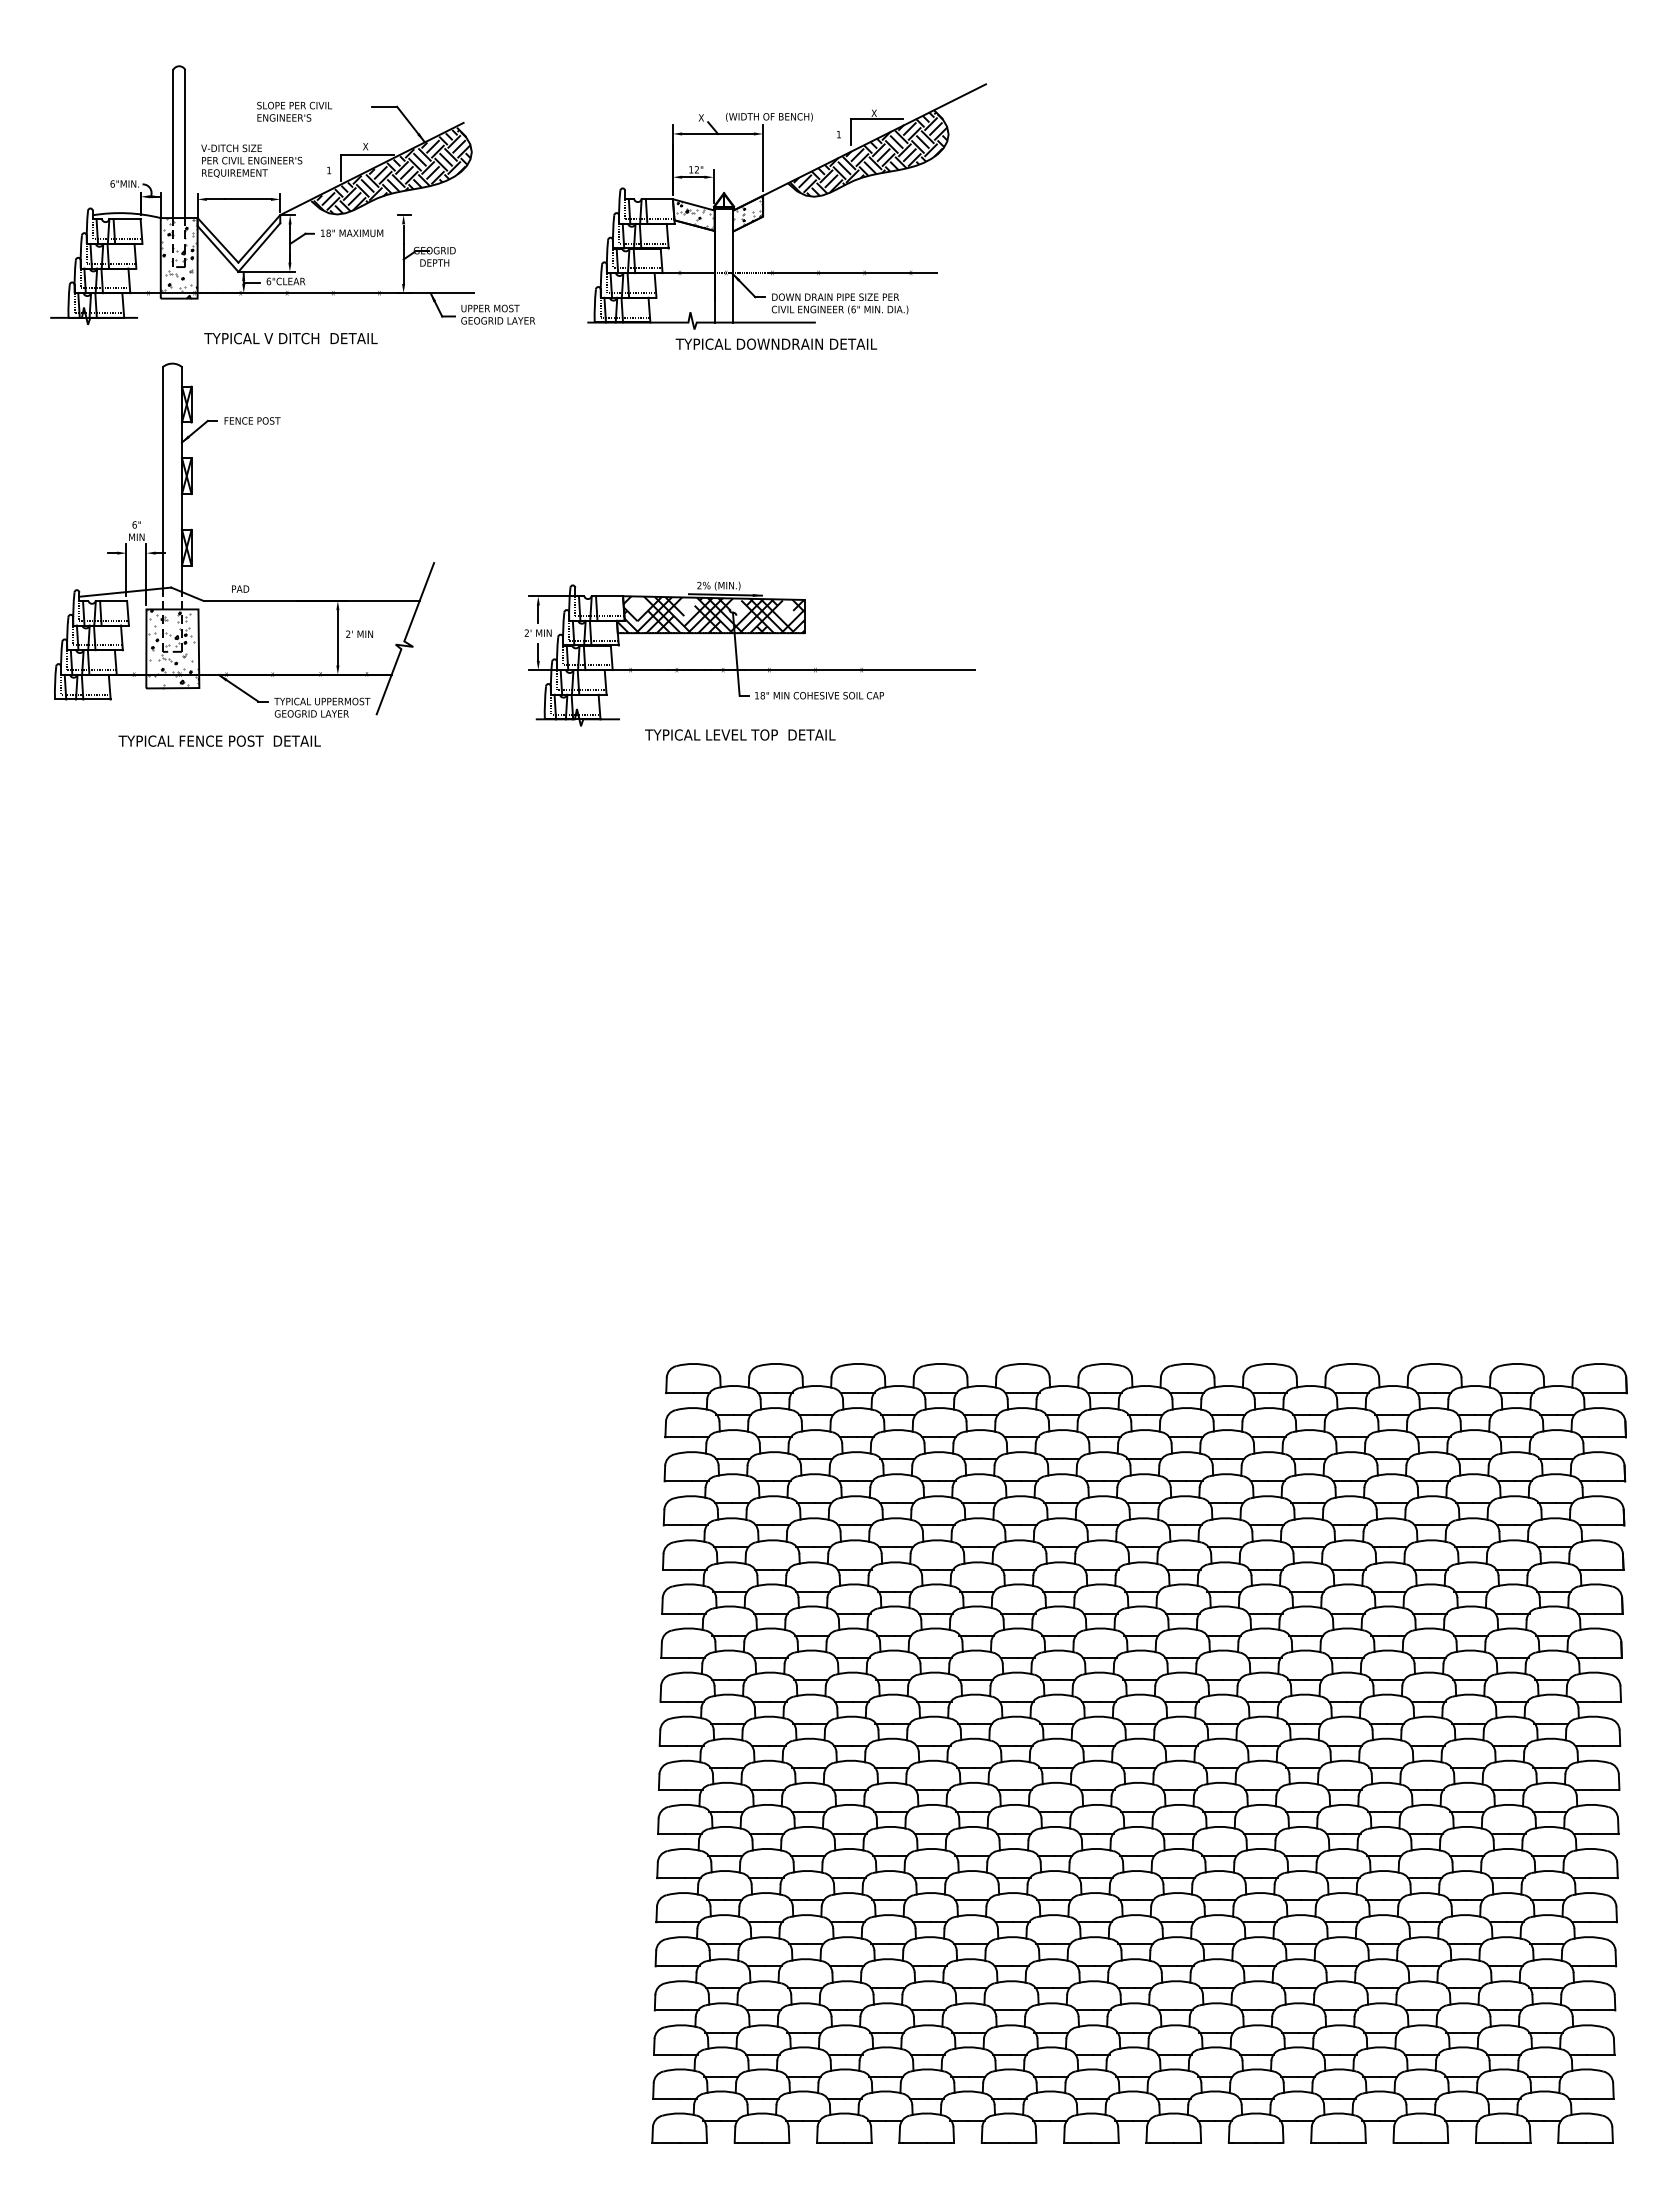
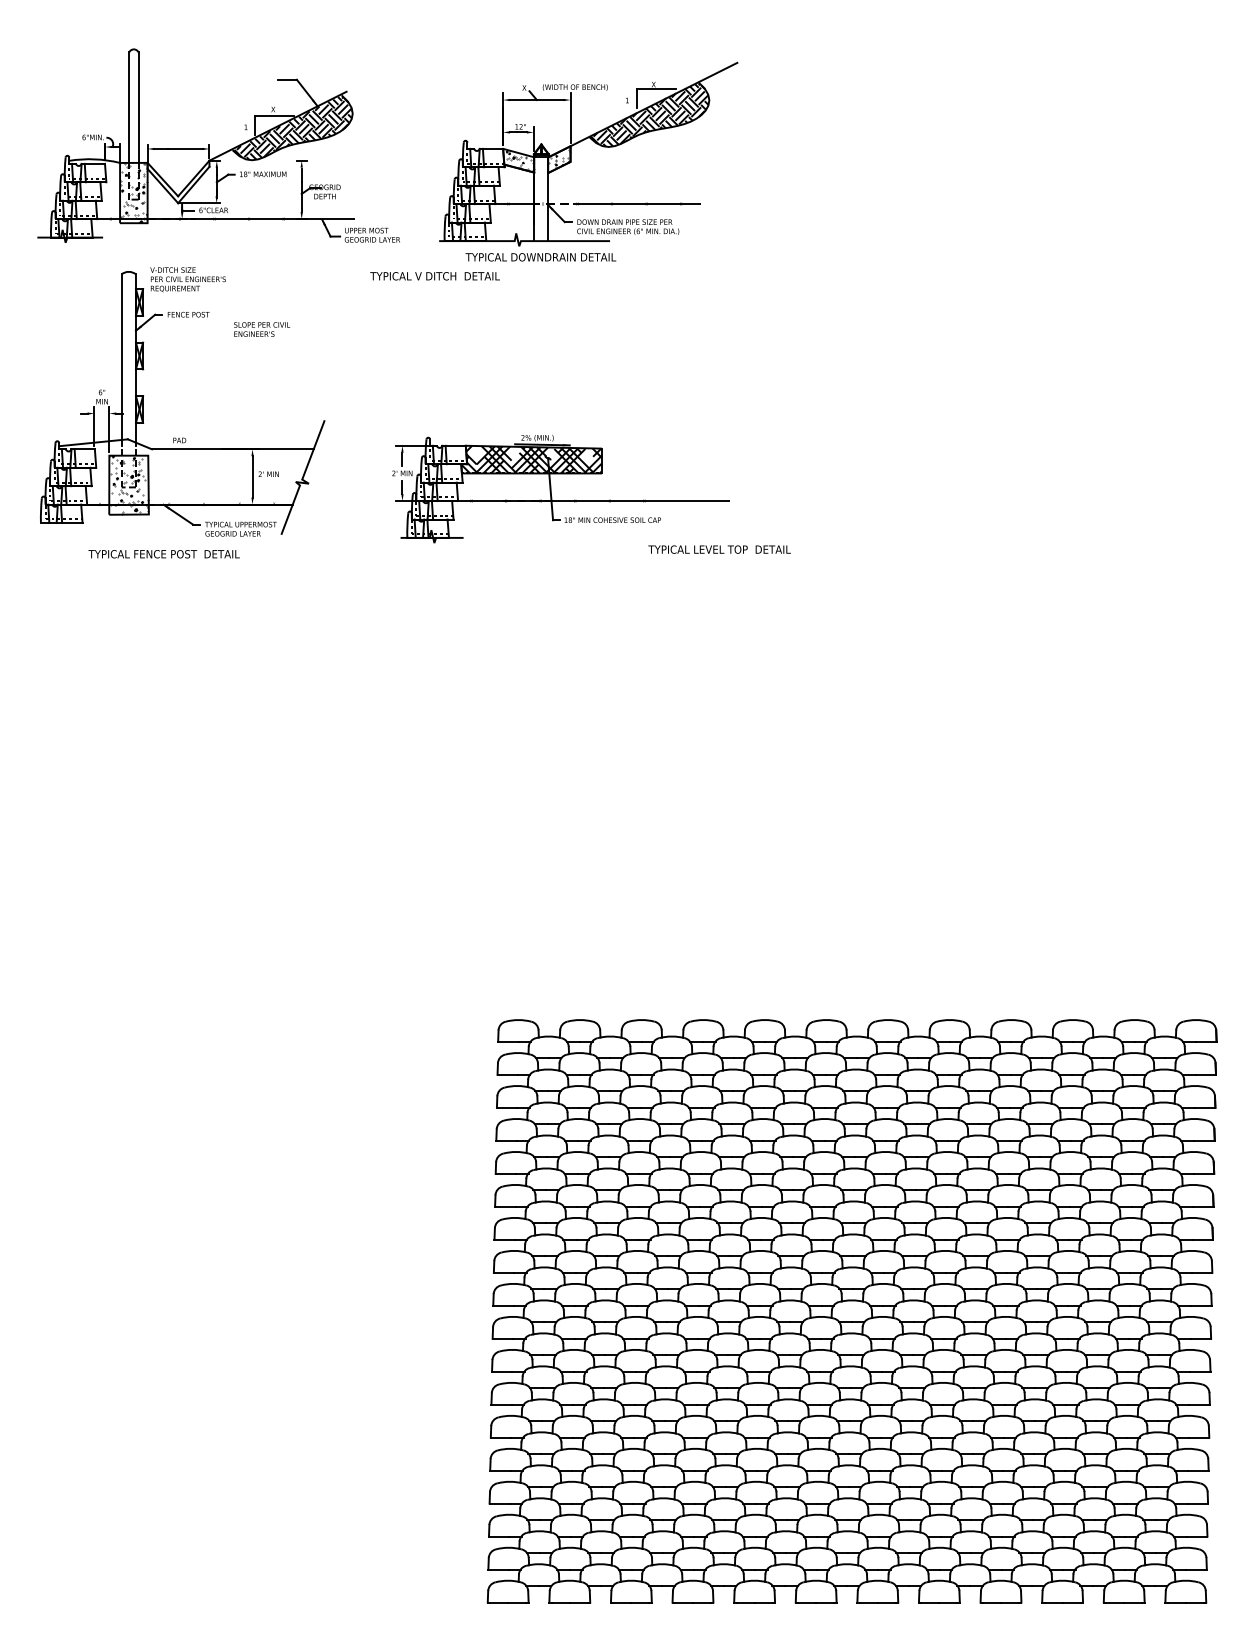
text: (294, 111) -> (261, 329), moved
text: (251, 160) -> (187, 279), moved
text: (290, 338) -> (434, 276), moved
text: (776, 343) -> (540, 256), moved
text: (740, 734) -> (719, 549), moved

